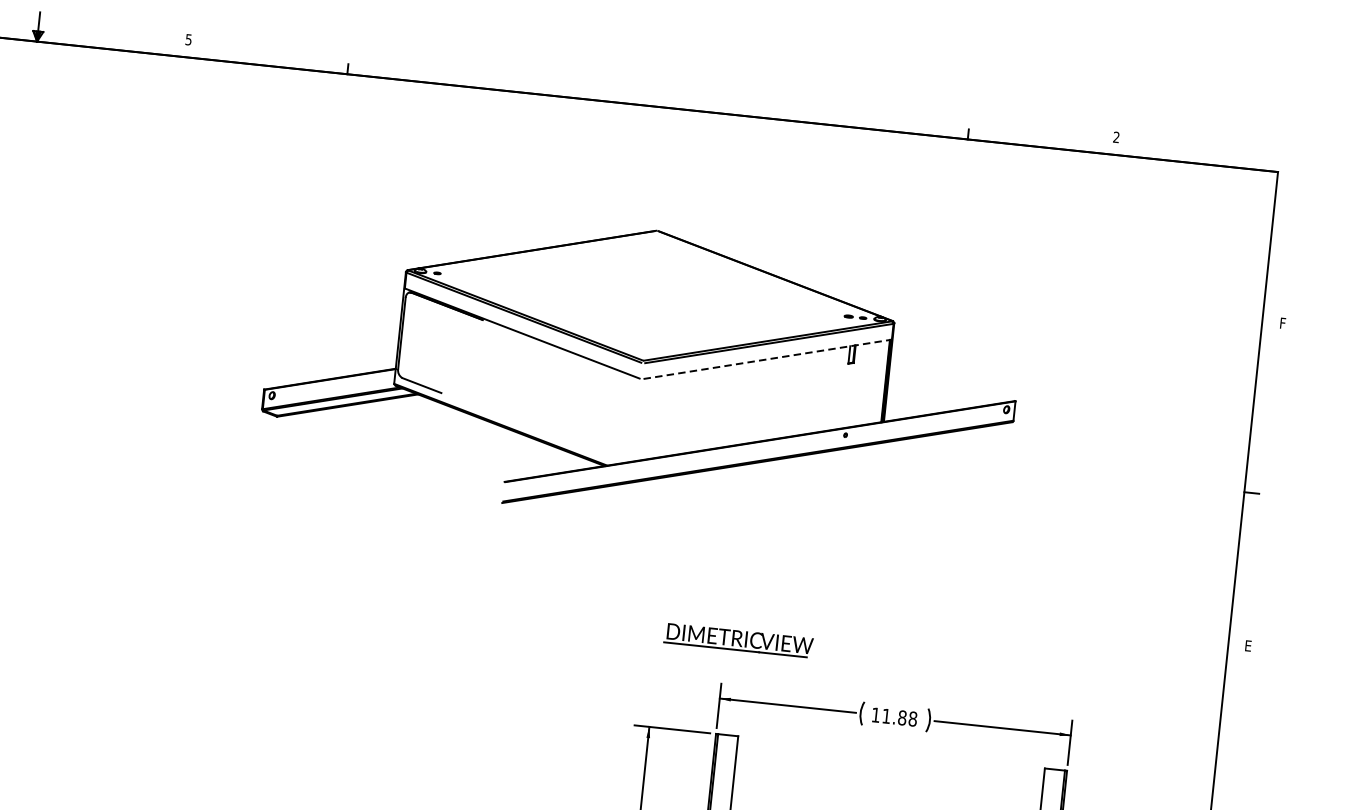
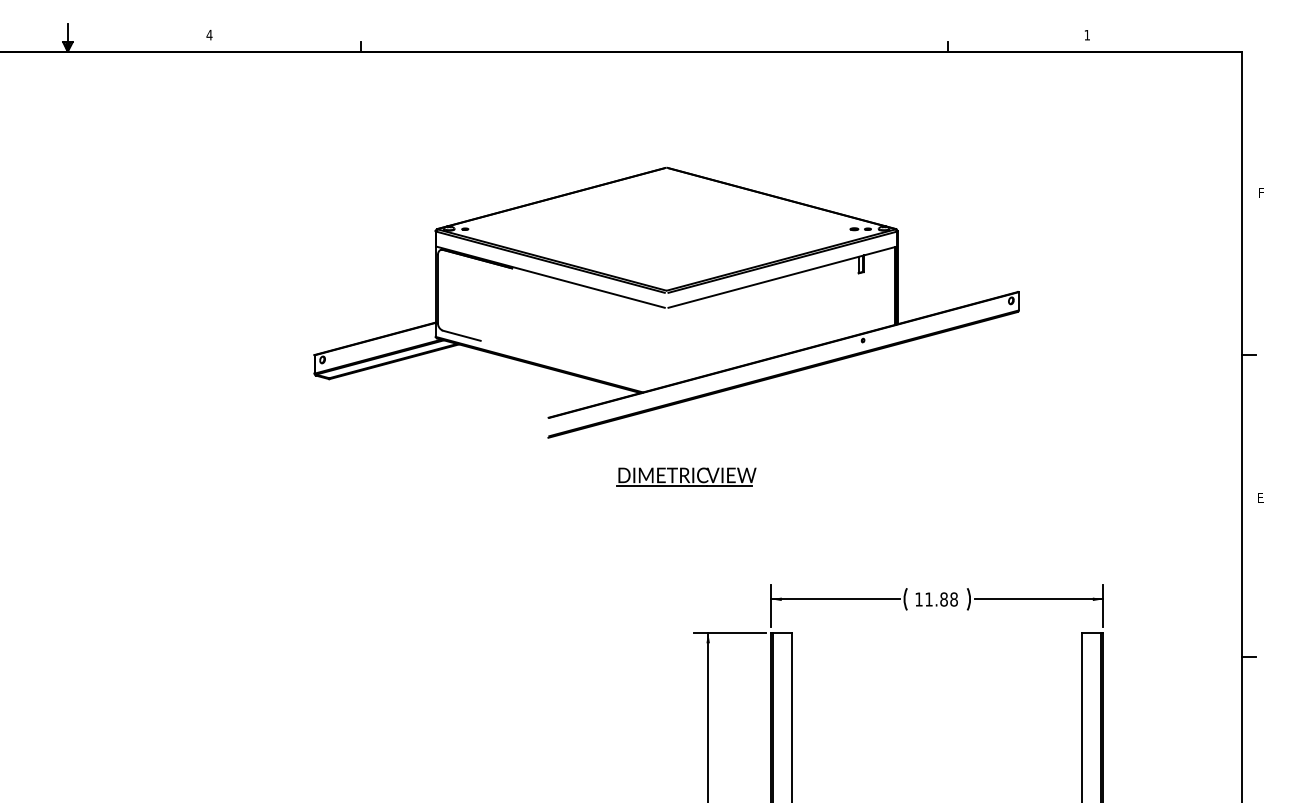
text: (188, 39) -> (209, 34), 5 -> 4
text: (1115, 136) -> (1086, 34), 2 -> 1
line: (768, 359) -> (783, 277), dashed -> solid
part: (739, 639) -> (686, 476), moved

